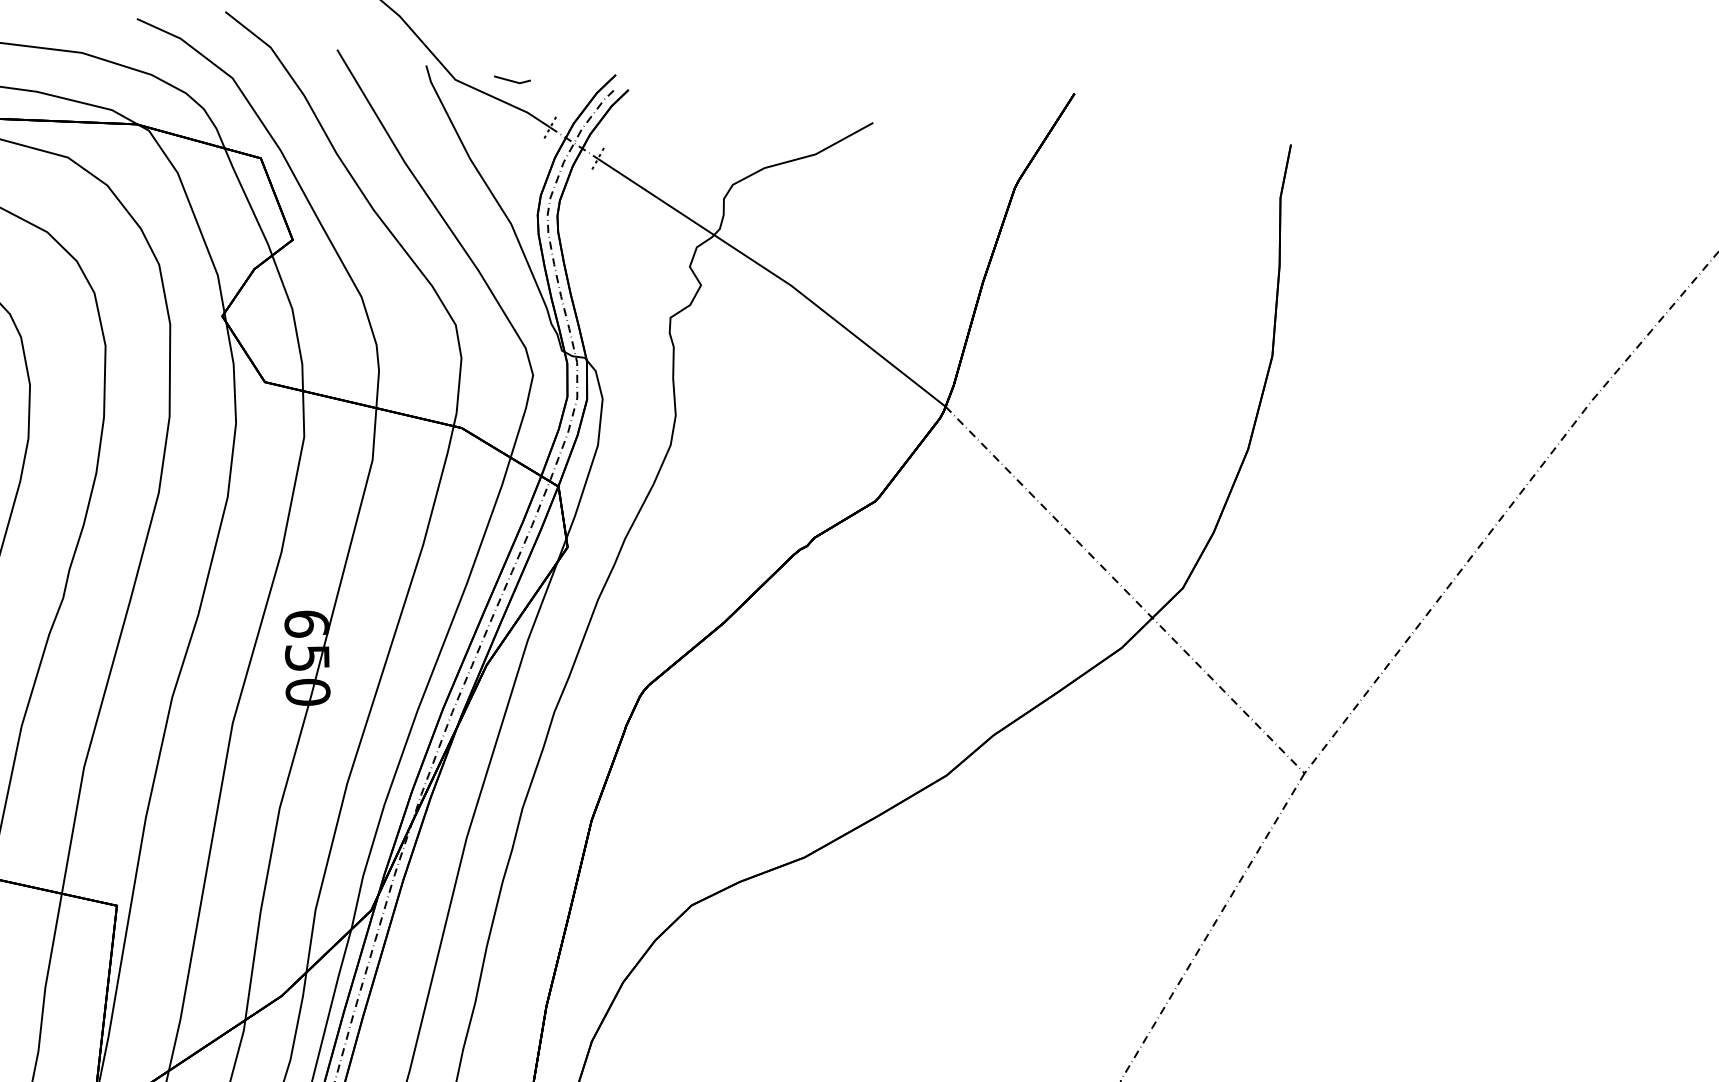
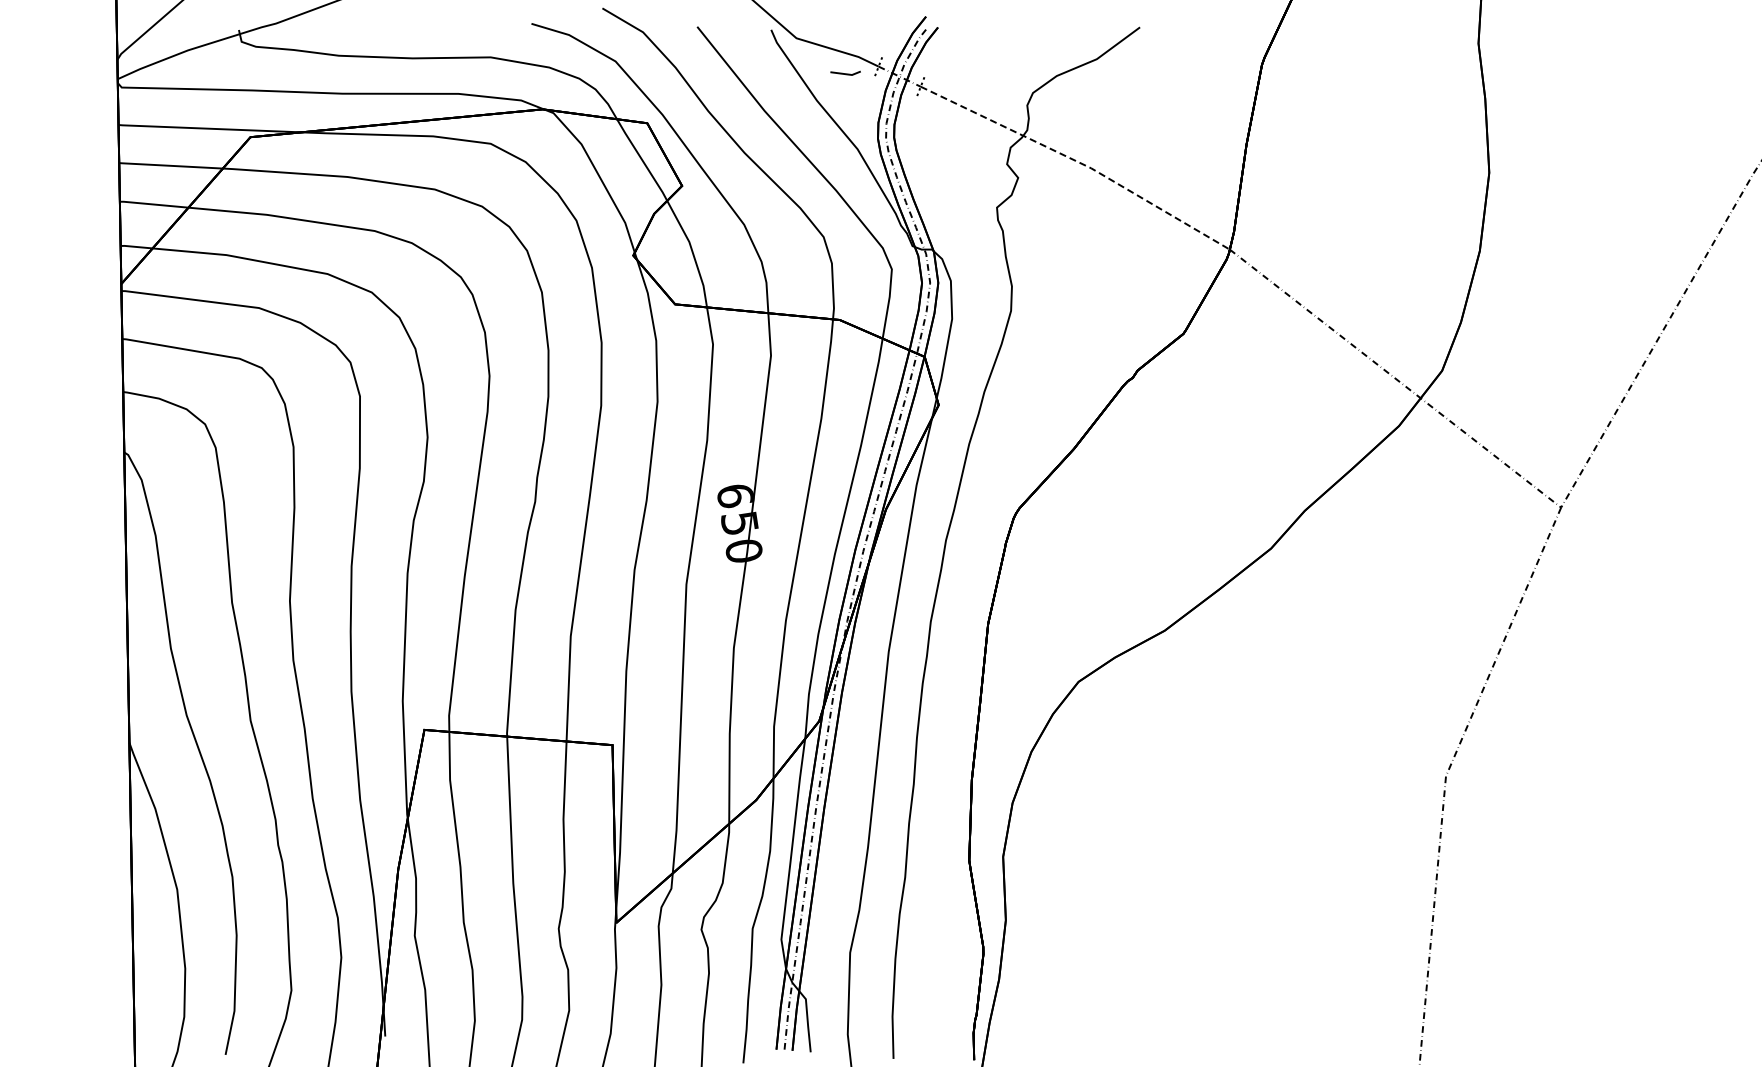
line: (512, 80) -> (845, 73), moved
line: (777, 276) -> (1079, 162), solid -> dashed

